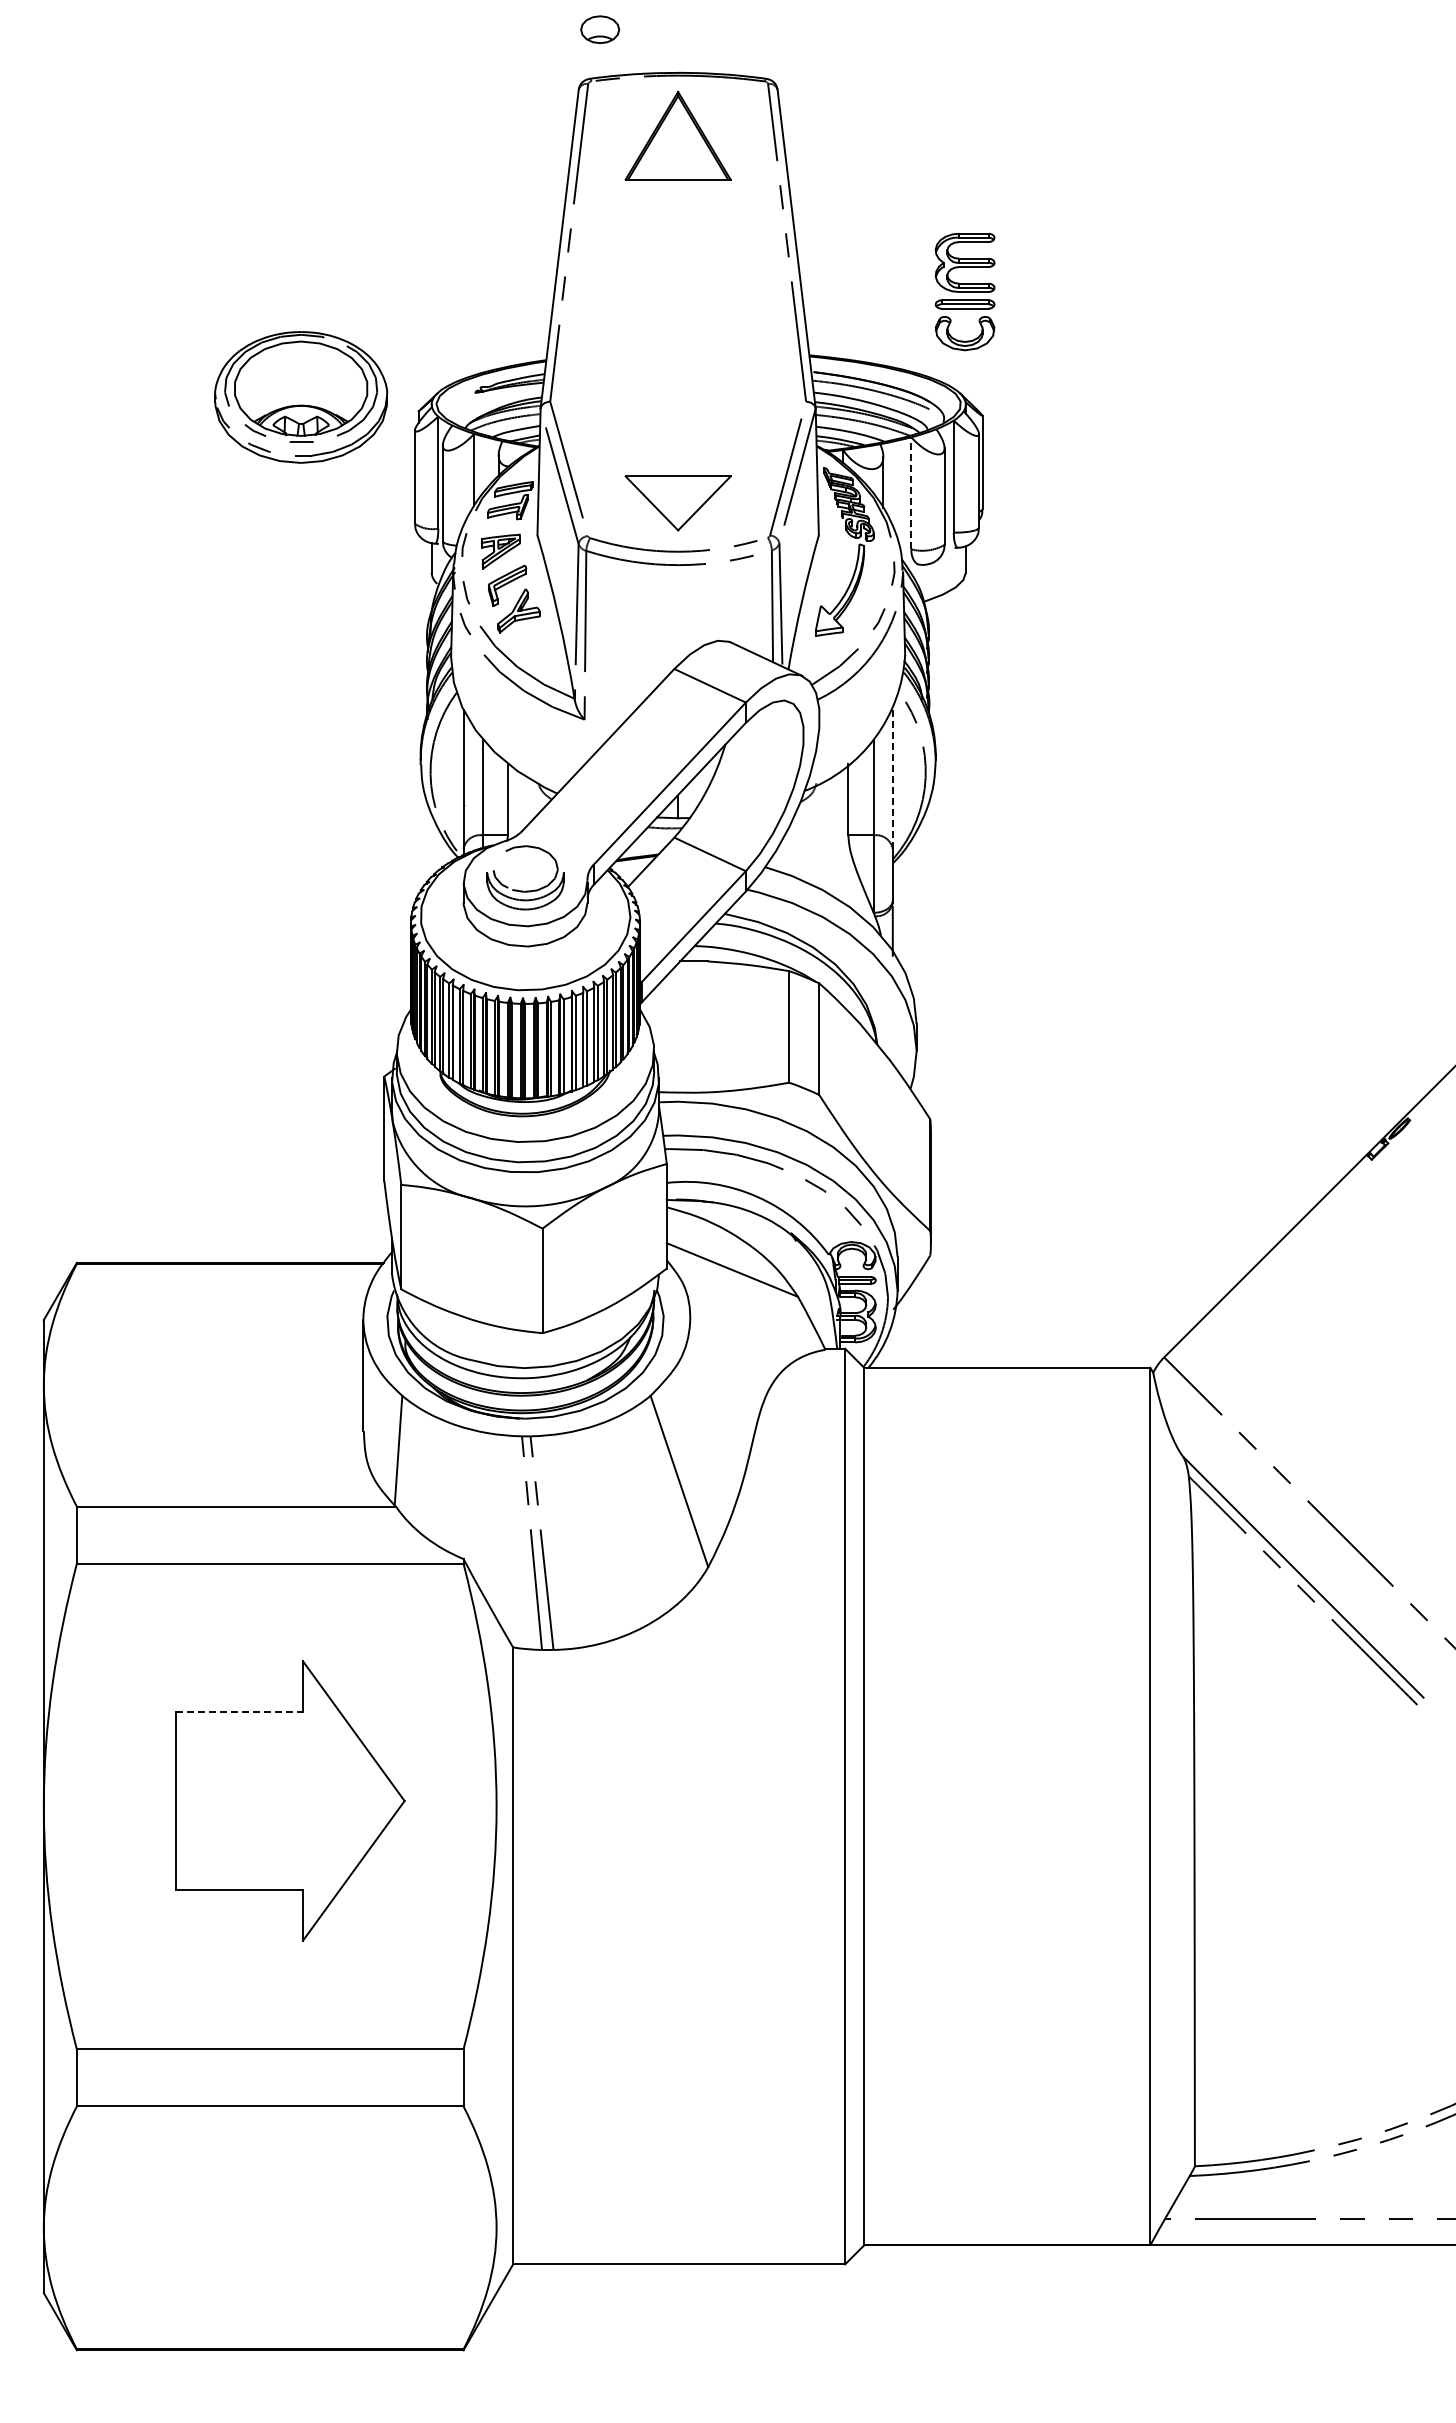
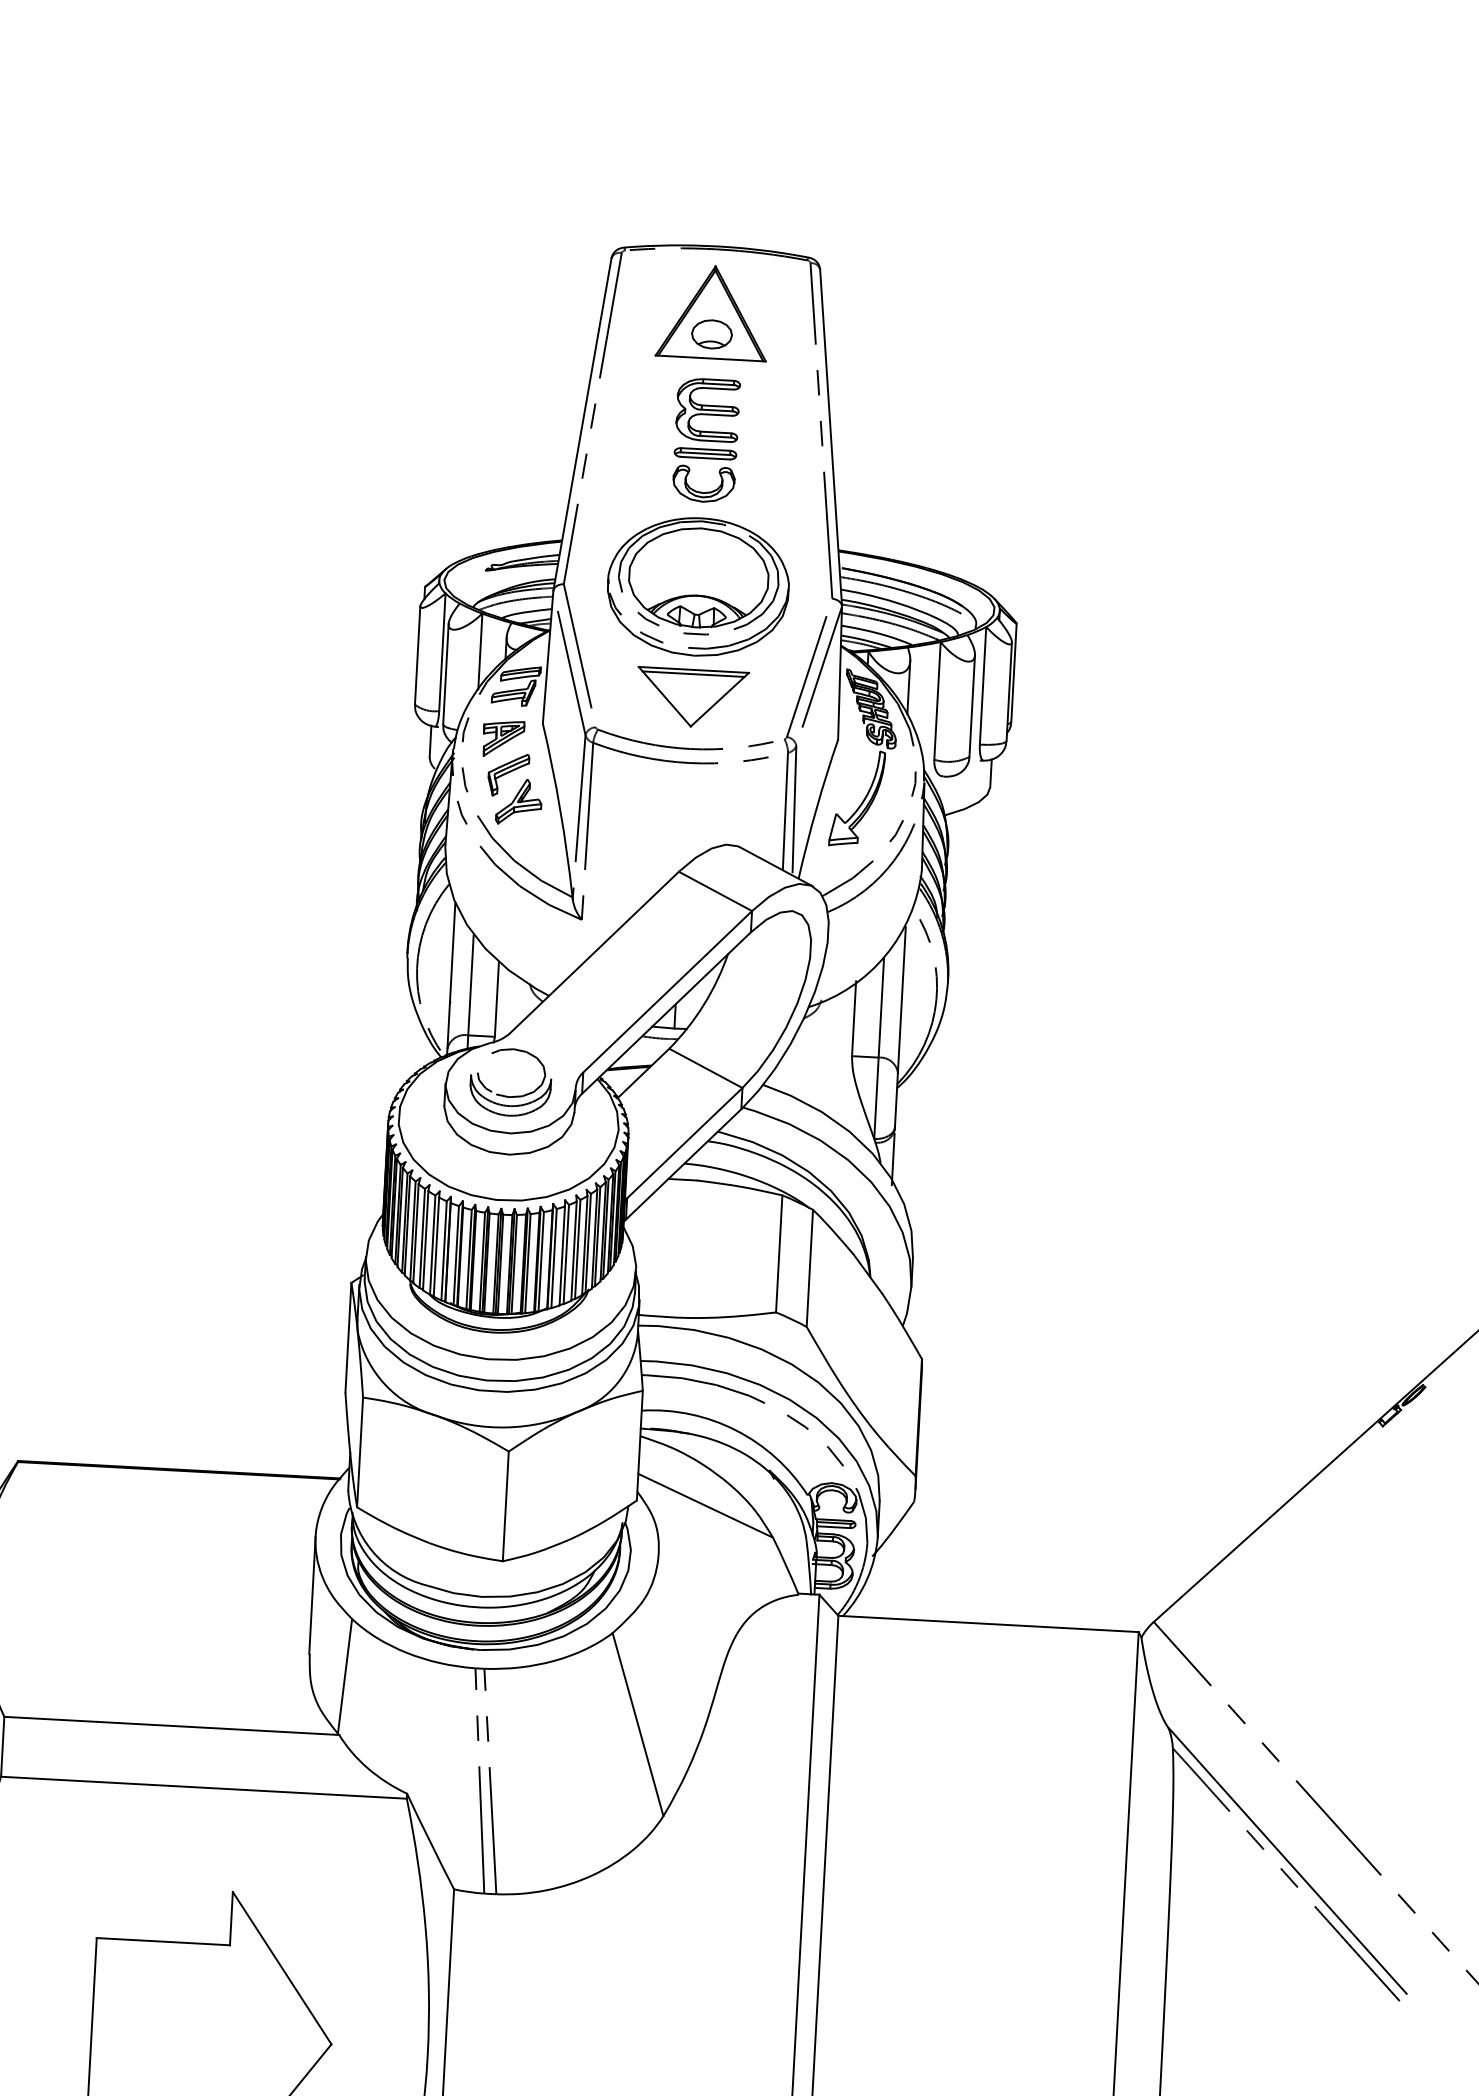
part: (600, 29) -> (712, 334), moved
part: (964, 291) -> (705, 440), moved
part: (301, 397) -> (698, 587), moved
line: (677, 480) -> (692, 674), added
line: (911, 492) -> (937, 700), dashed -> solid
line: (892, 779) -> (901, 1000), dashed -> solid
line: (240, 1712) -> (164, 1942), dashed -> solid

